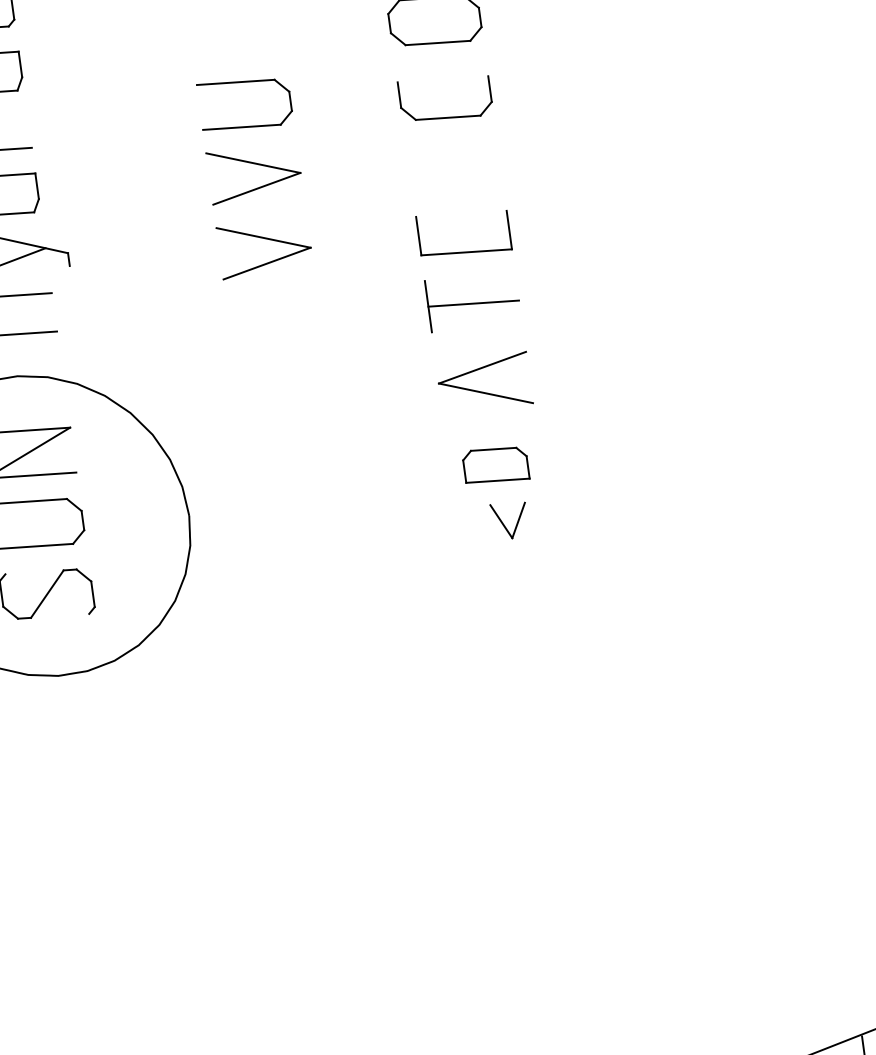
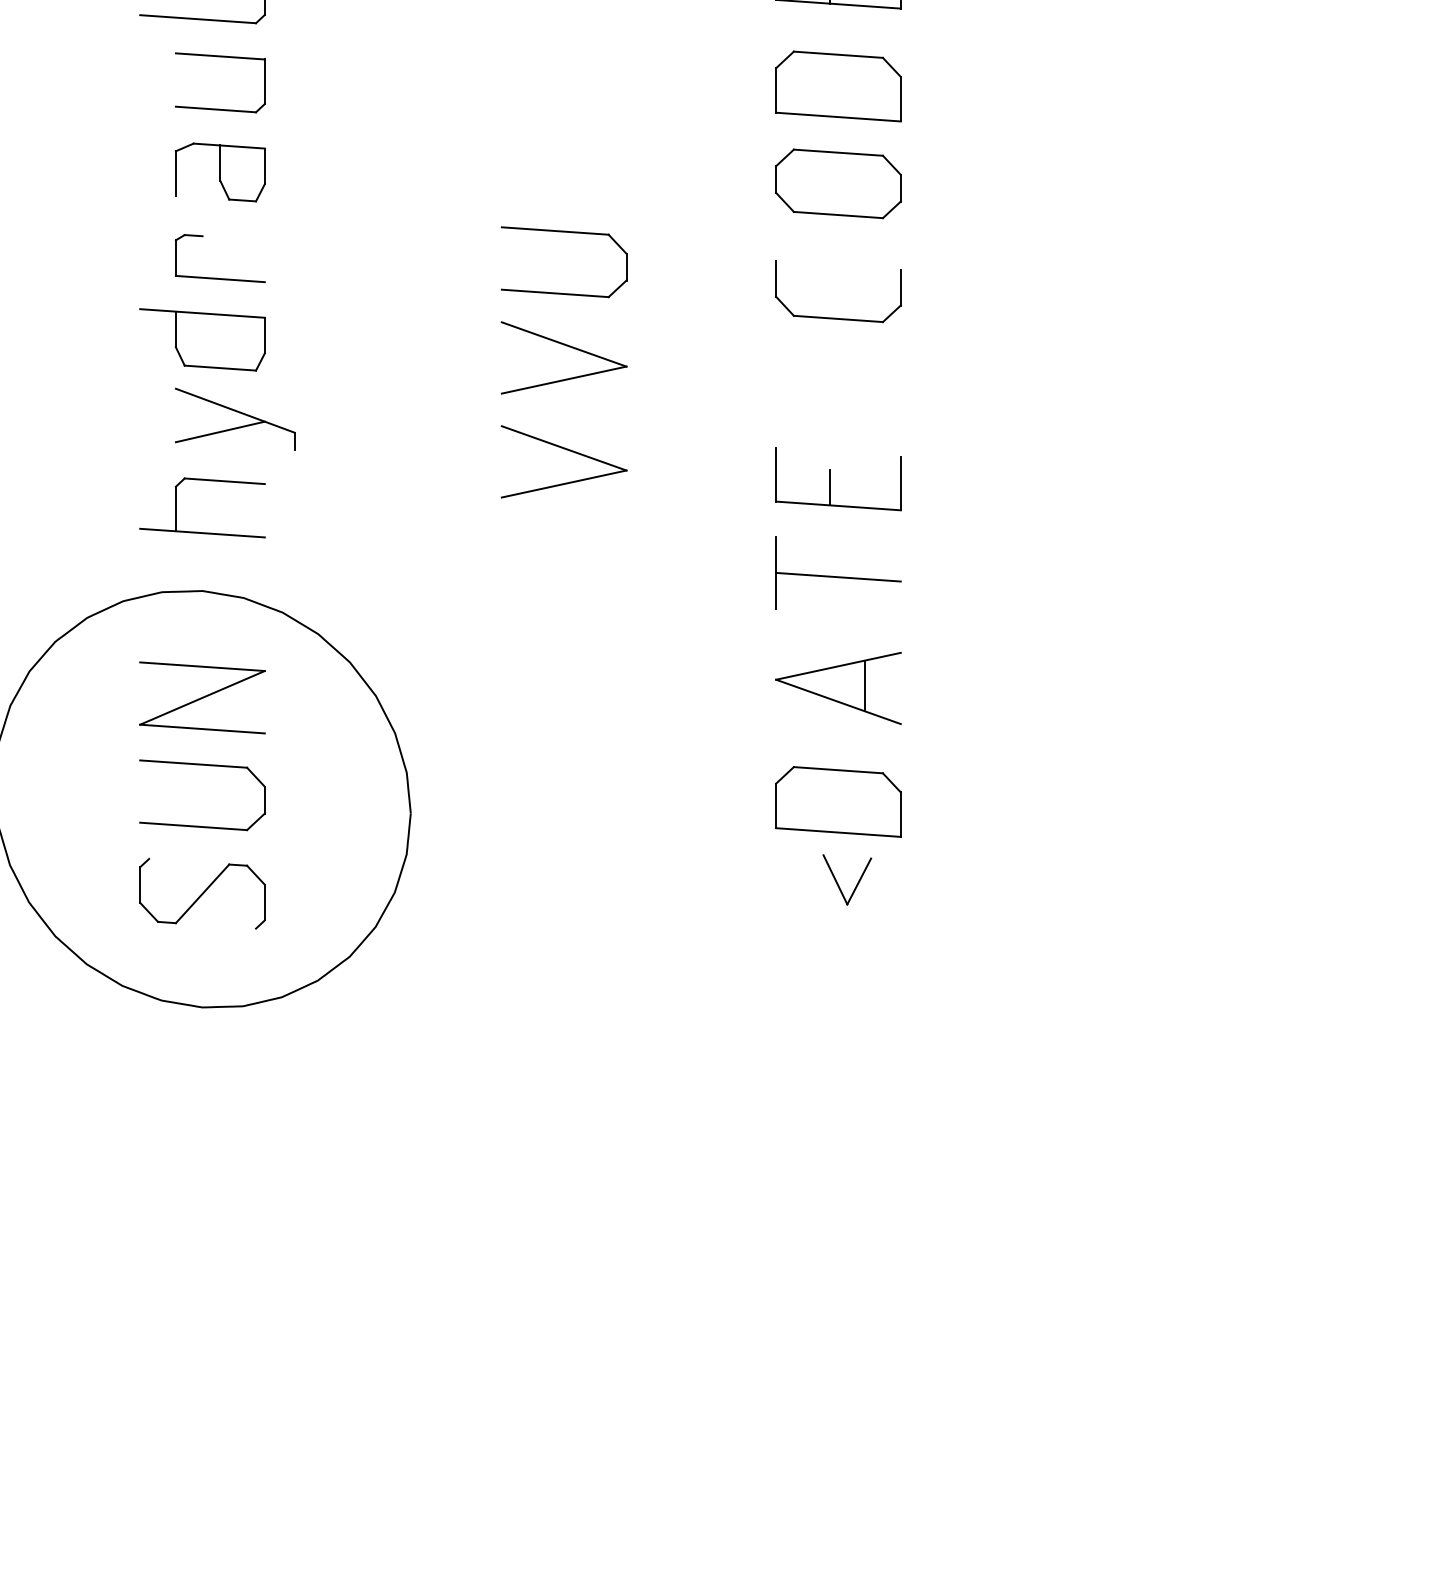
line: (458, 239) -> (829, 487), added
line: (503, 378) -> (865, 685), added
part: (495, 465) -> (838, 801), size x1.43

